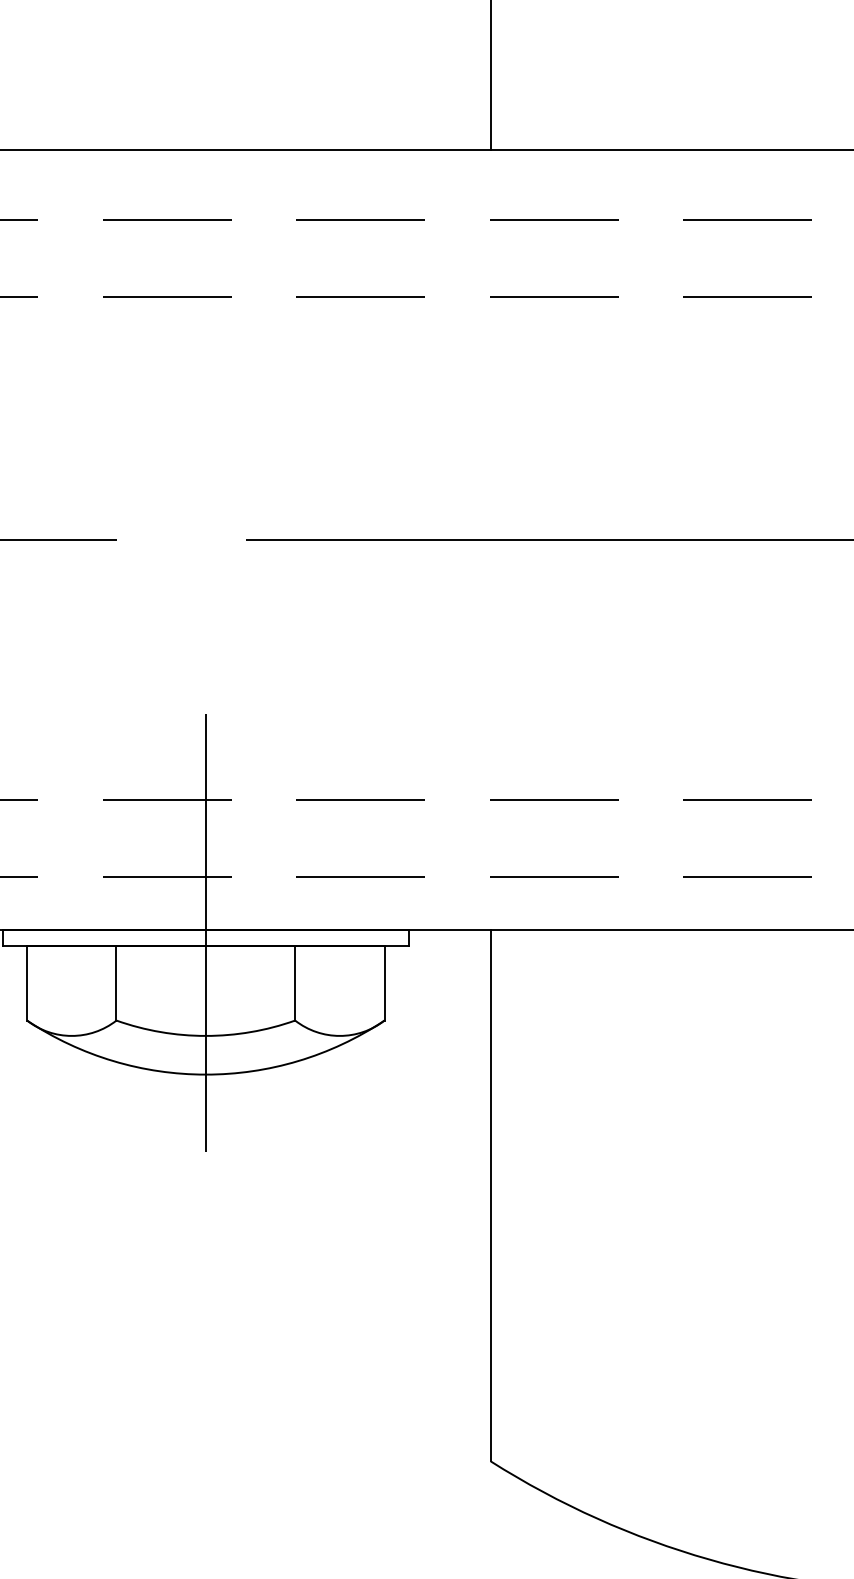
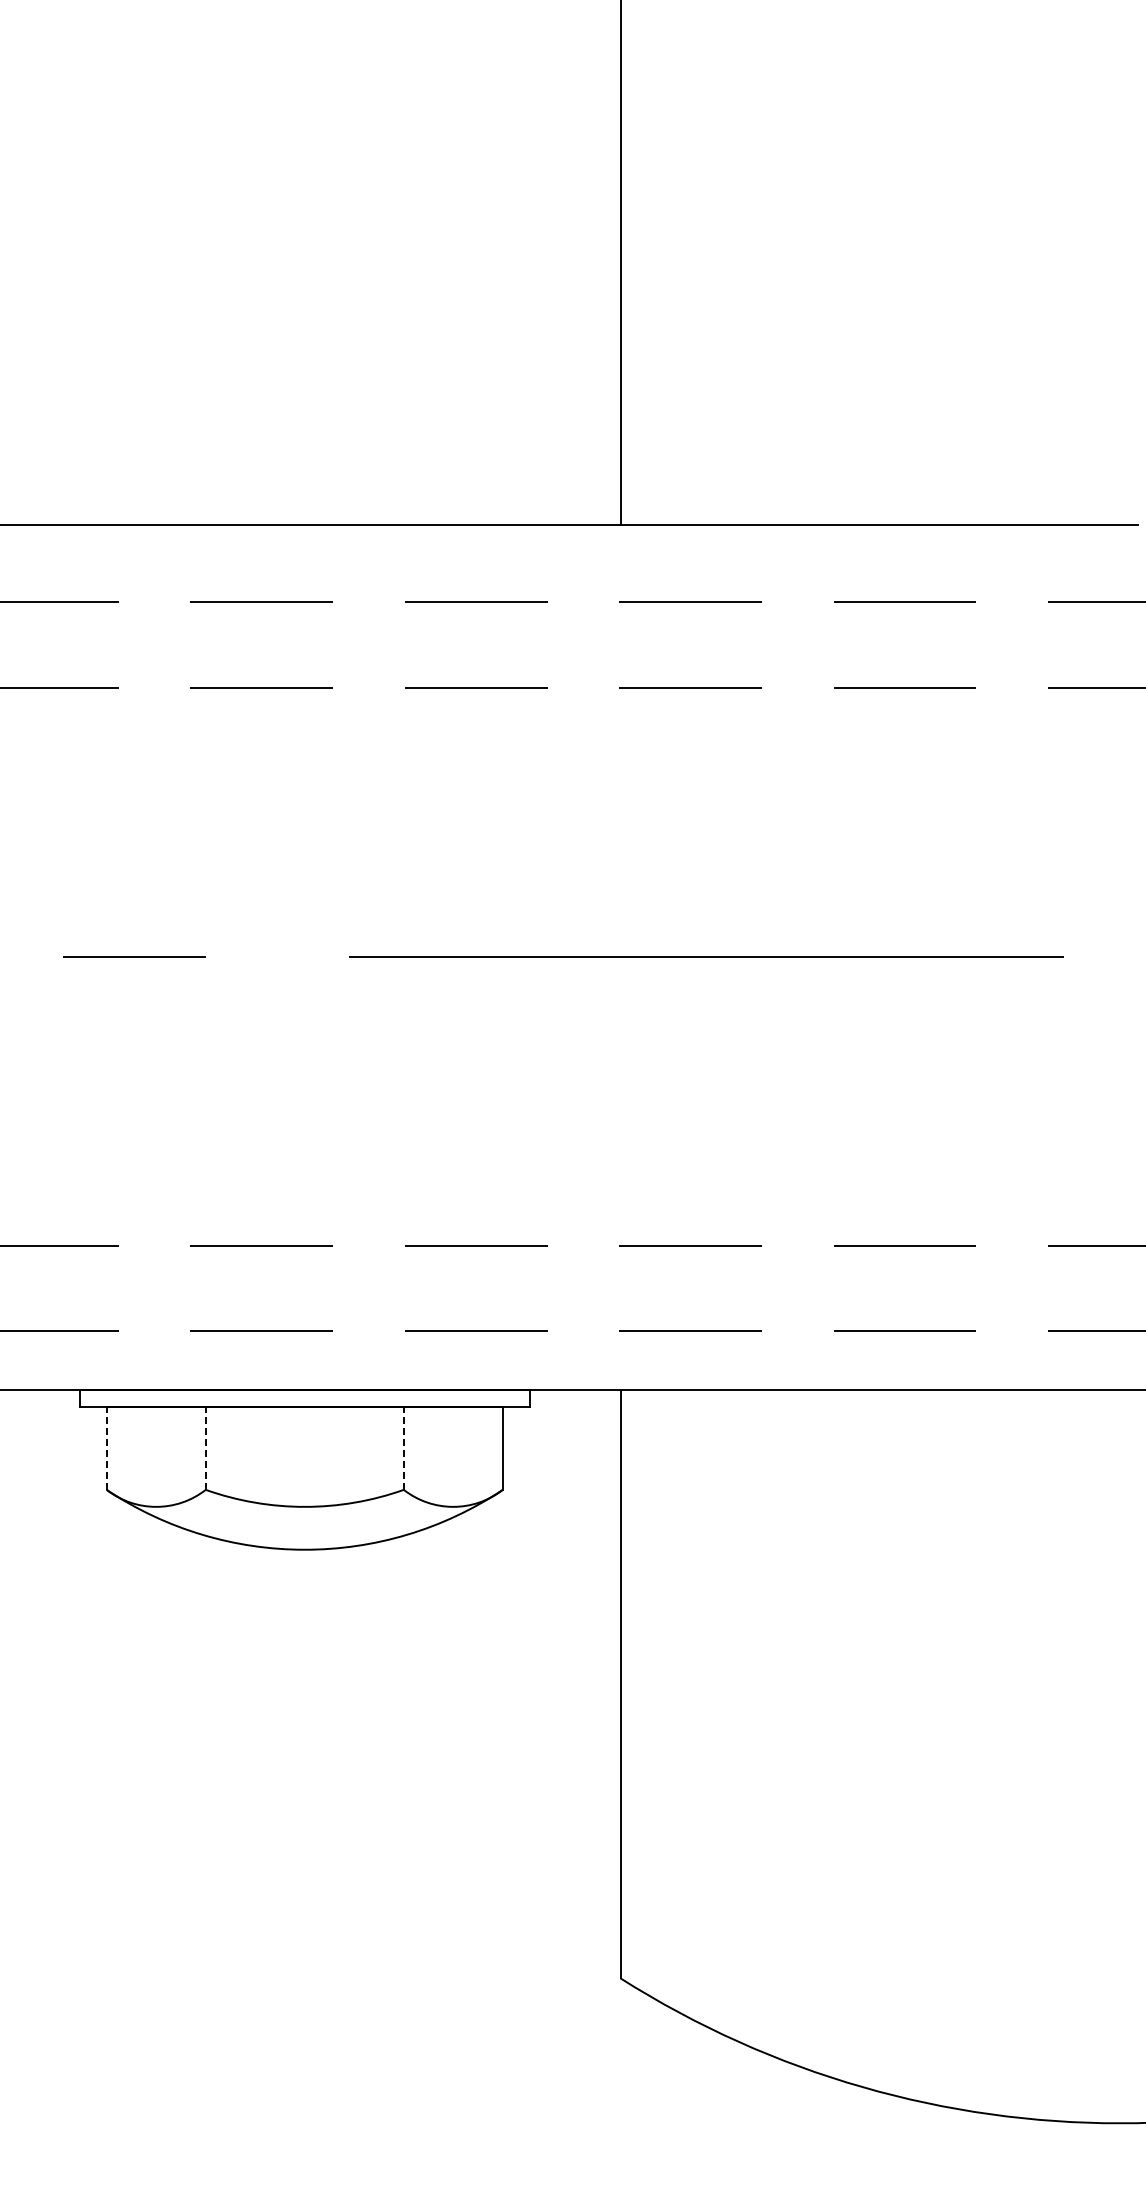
line: (205, 932) -> (304, 1392), removed
line: (26, 983) -> (106, 1448), solid -> dashed
line: (116, 983) -> (205, 1448), solid -> dashed
line: (294, 983) -> (403, 1448), solid -> dashed

